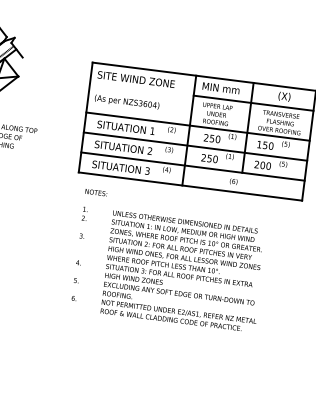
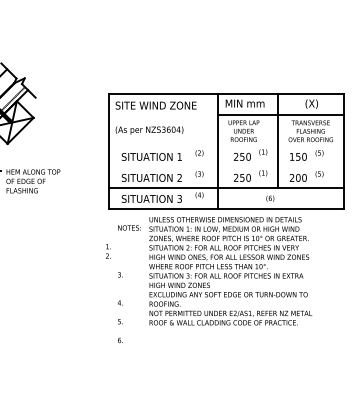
line: (197, 126) -> (225, 146), removed
line: (194, 146) -> (225, 167), removed
text: (84, 213) -> (108, 251), moved
text: (183, 271) -> (230, 271), moved

